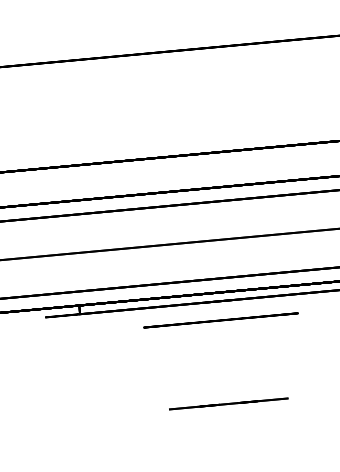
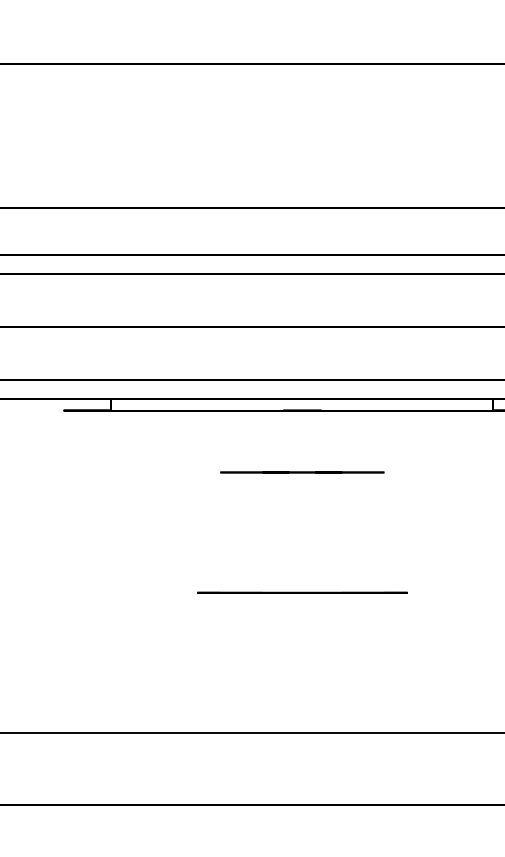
line: (221, 320) -> (302, 592), moved
line: (228, 403) -> (302, 472), moved

